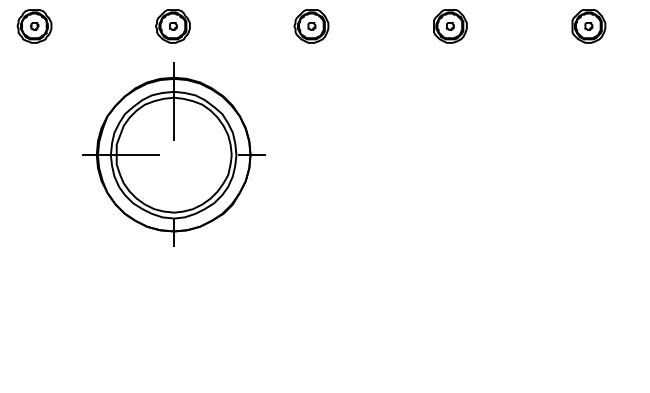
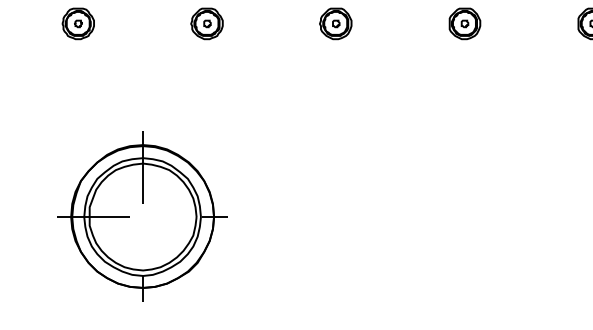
part: (173, 154) -> (142, 216), moved

